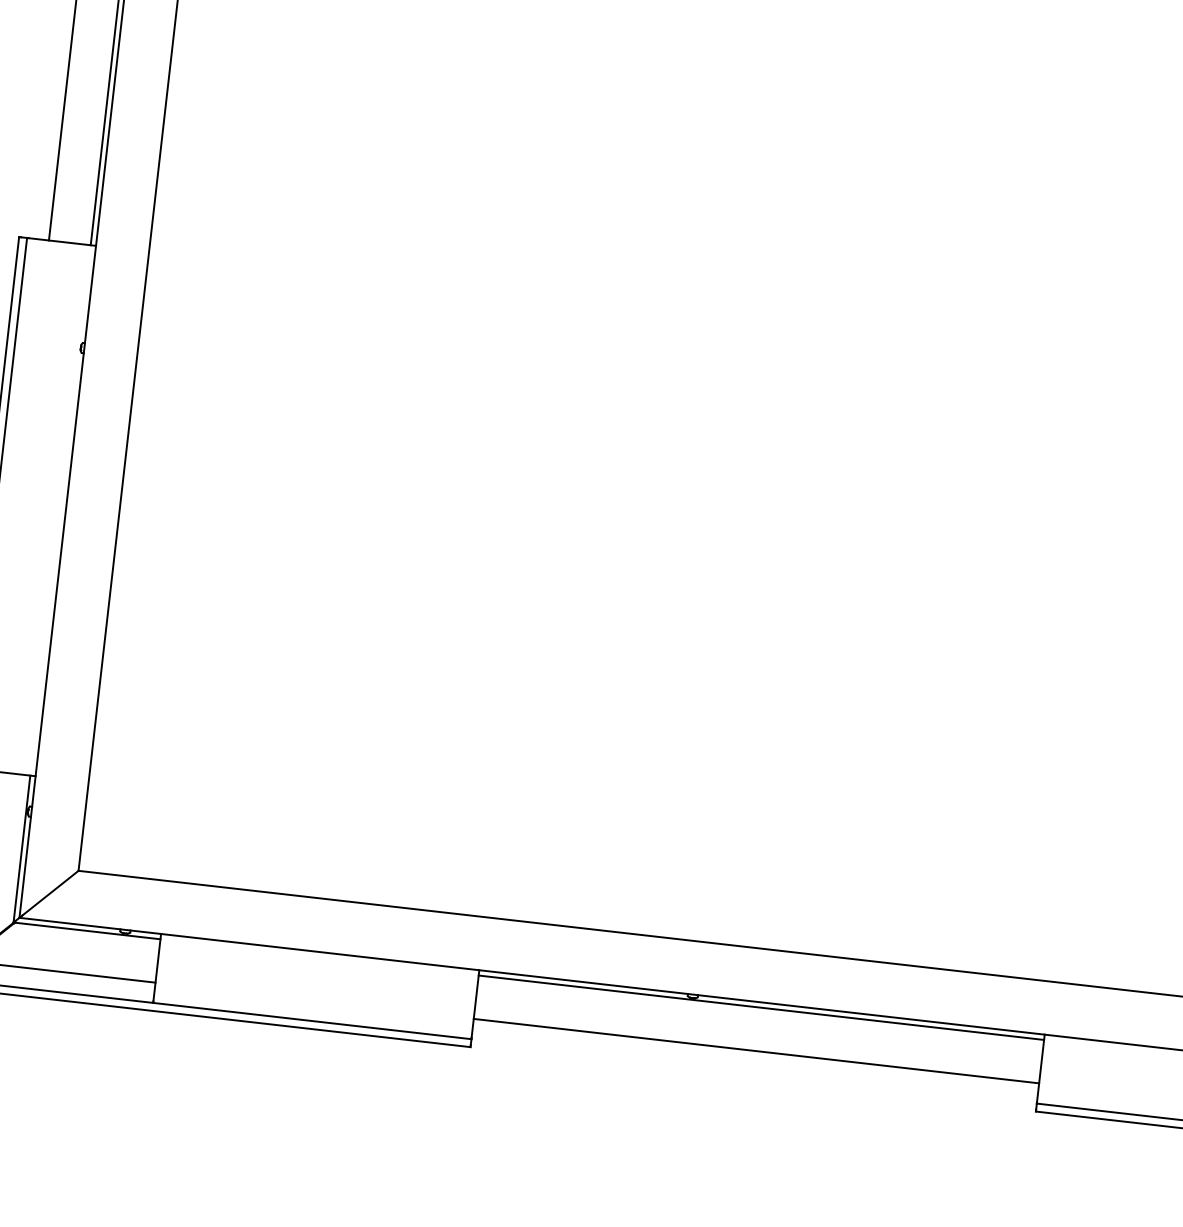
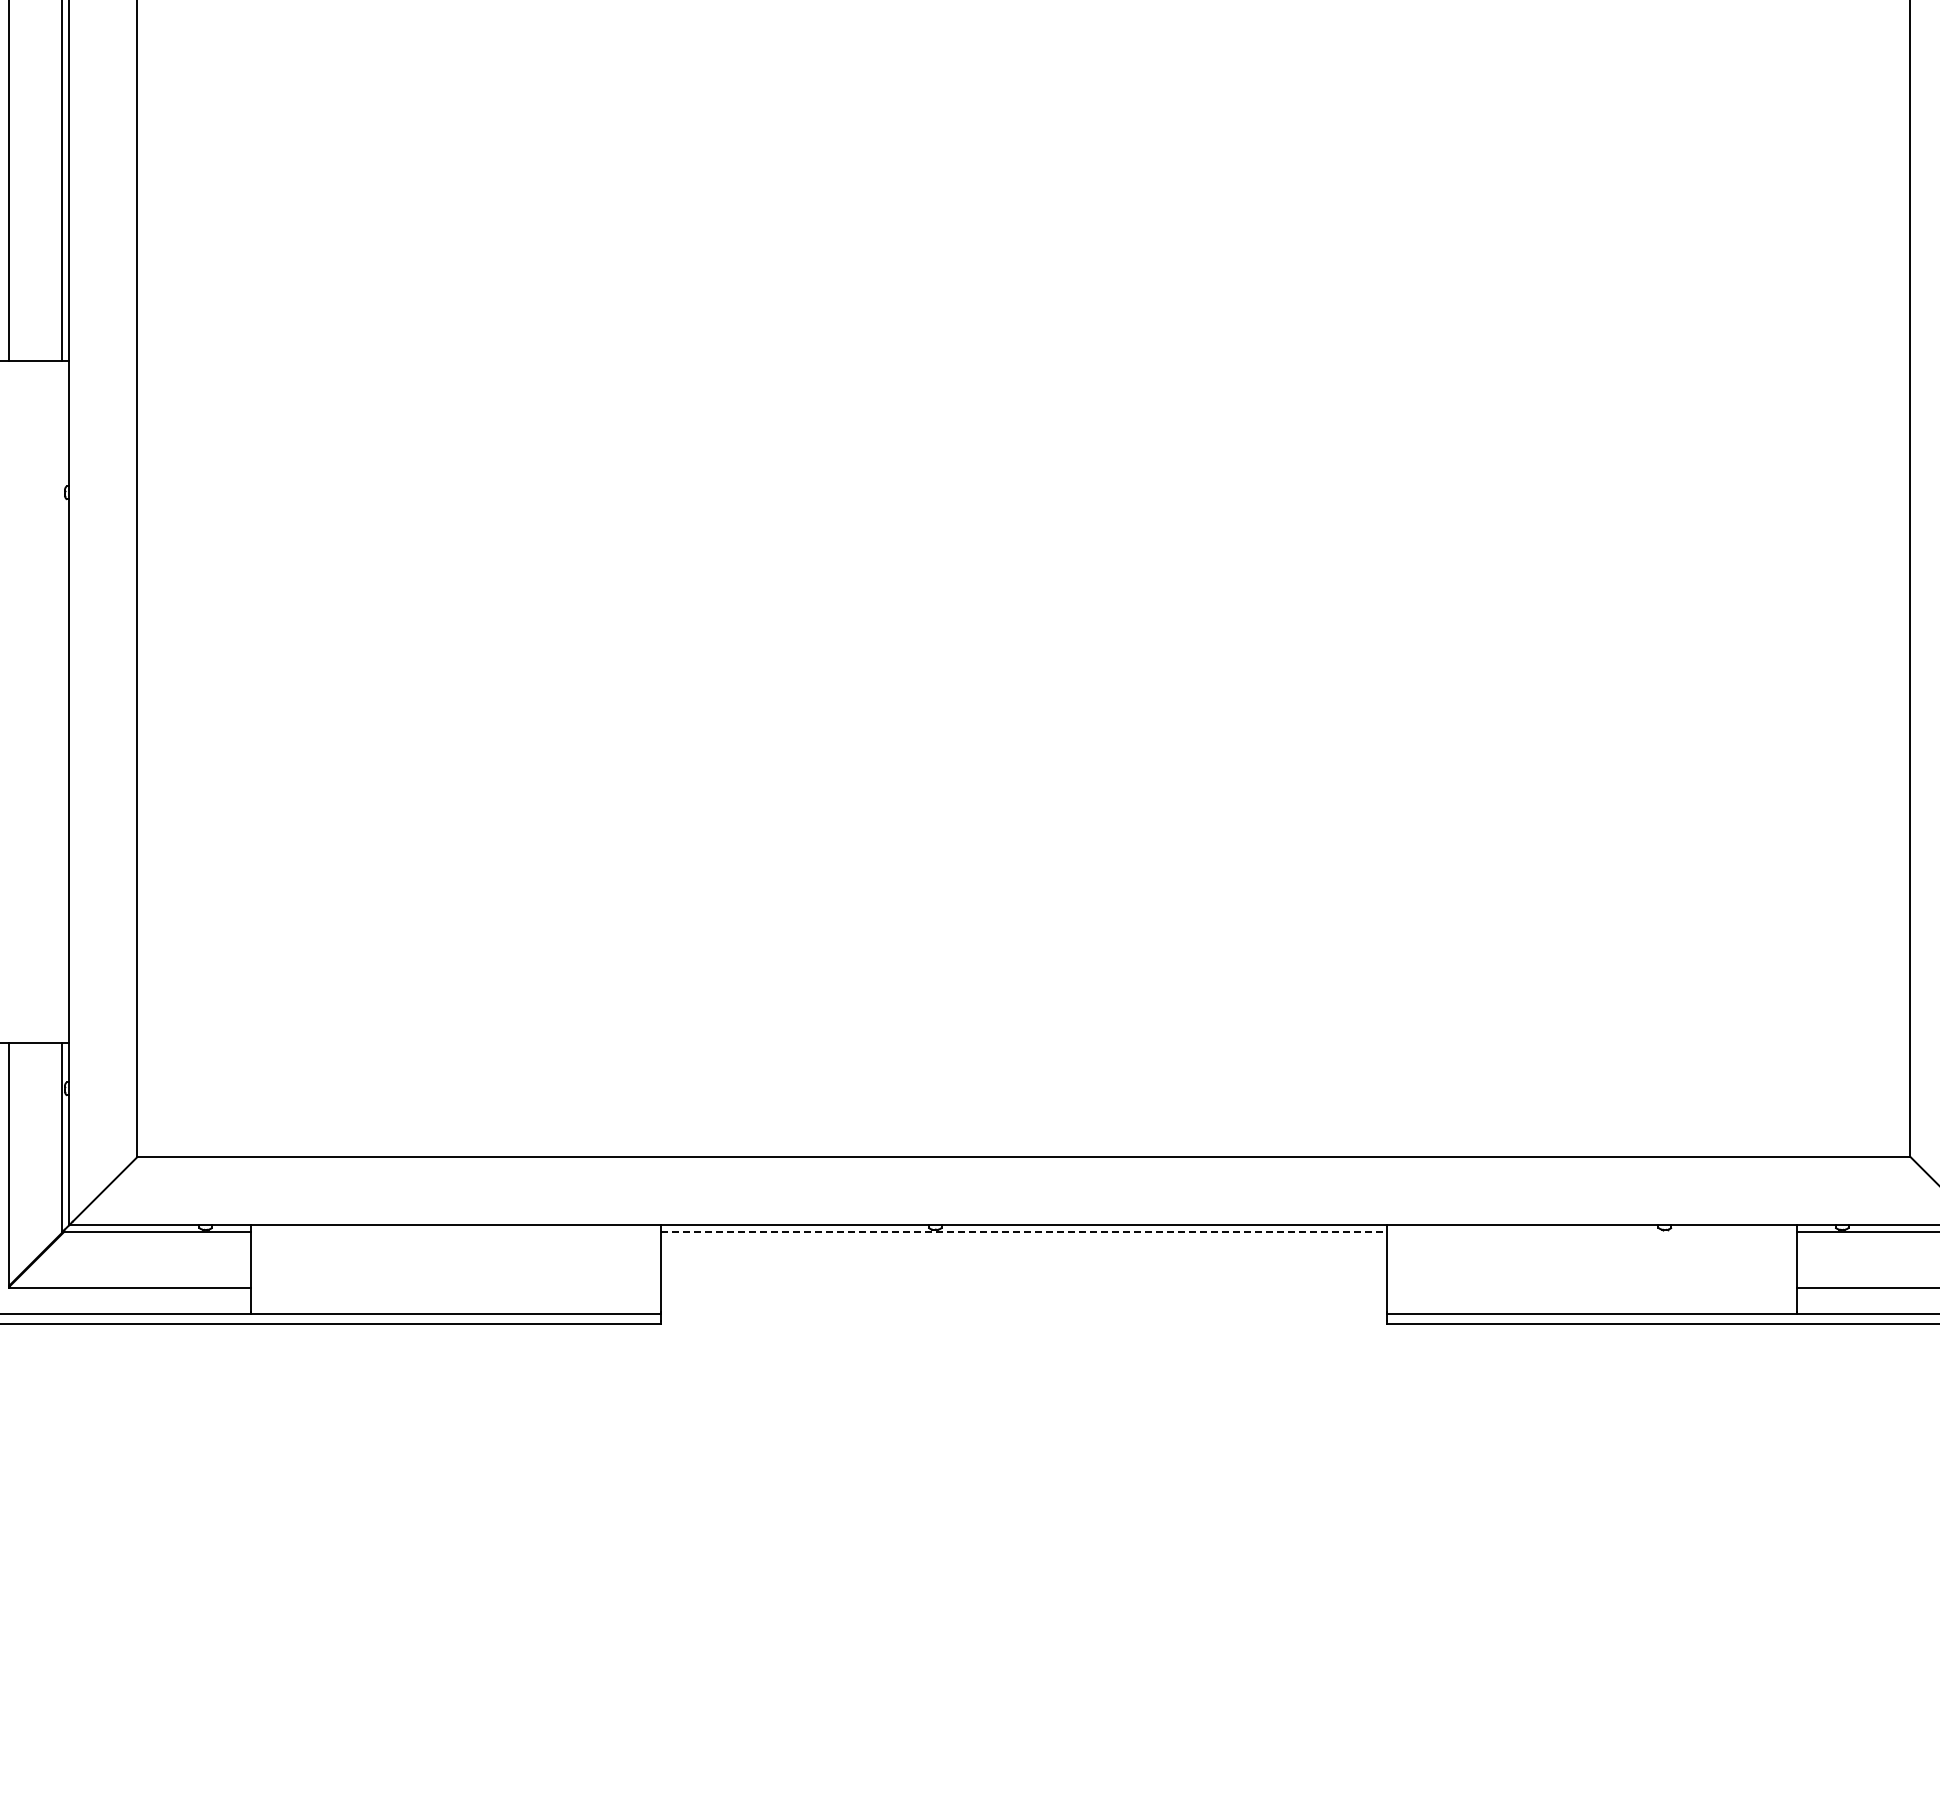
line: (761, 1008) -> (1024, 1232), solid -> dashed
line: (756, 1050) -> (1023, 1287), removed

